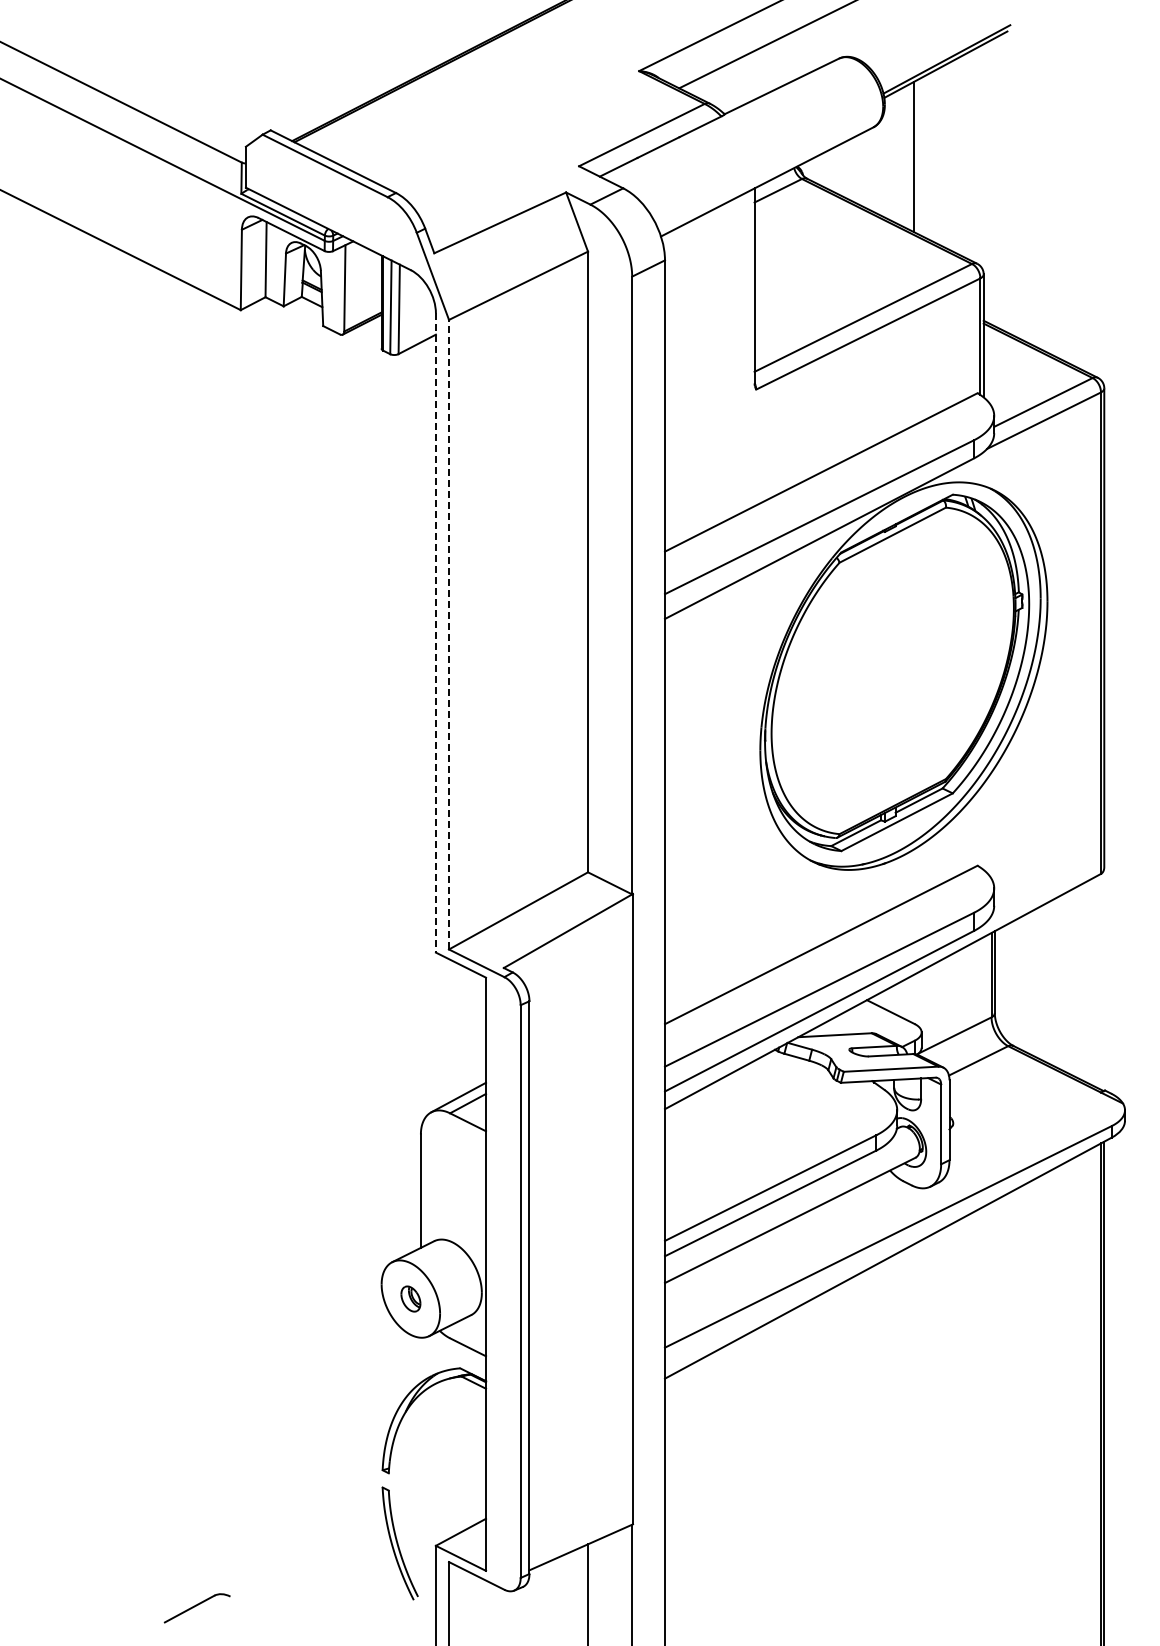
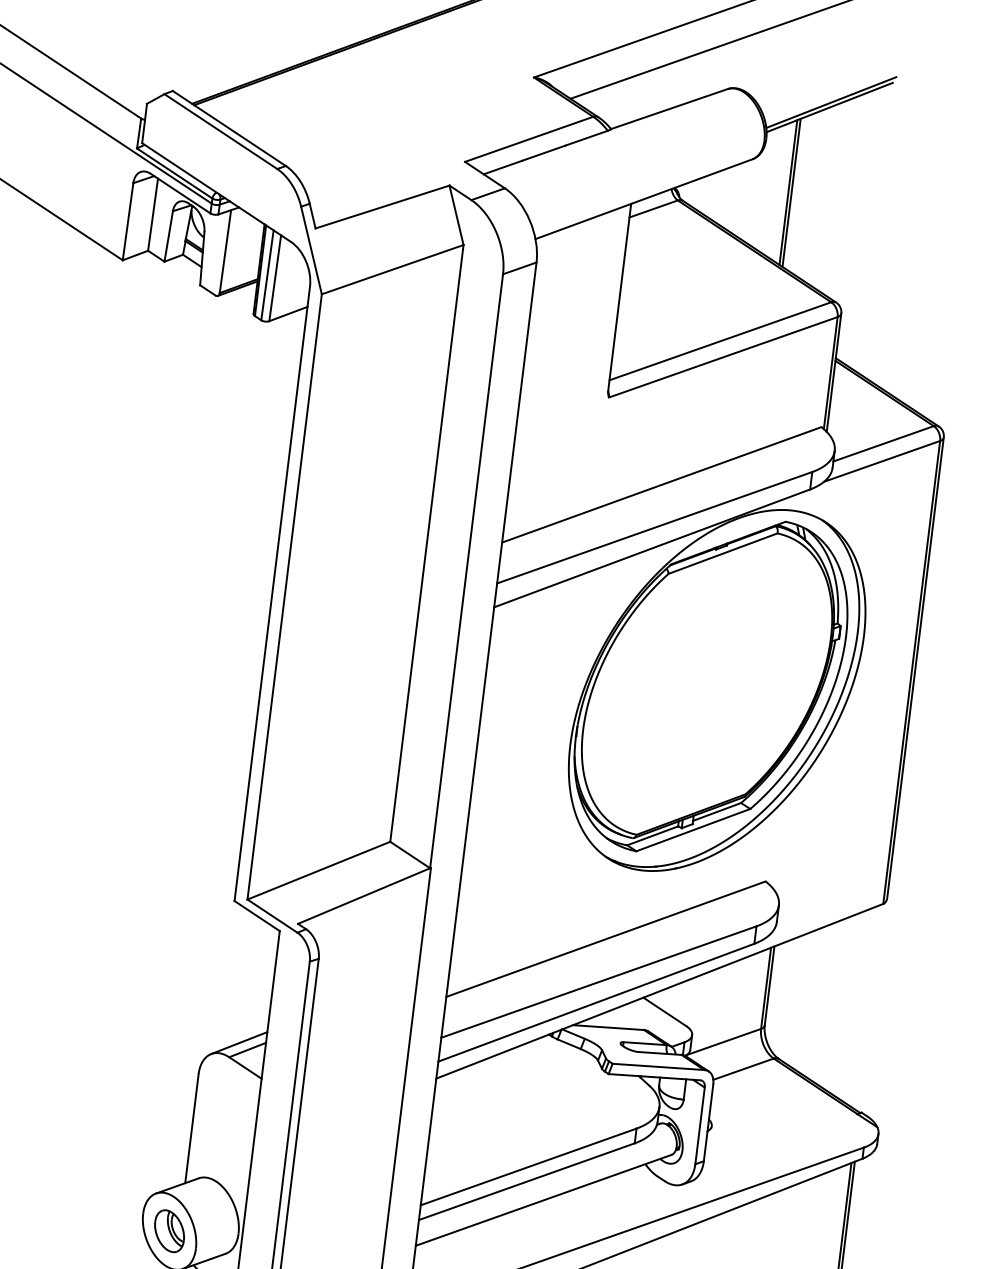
line: (917, 156) -> (791, 192), added
line: (435, 633) -> (271, 594), dashed -> solid
line: (449, 634) -> (285, 596), dashed -> solid
part: (410, 1298) -> (169, 1230), size x1.67

